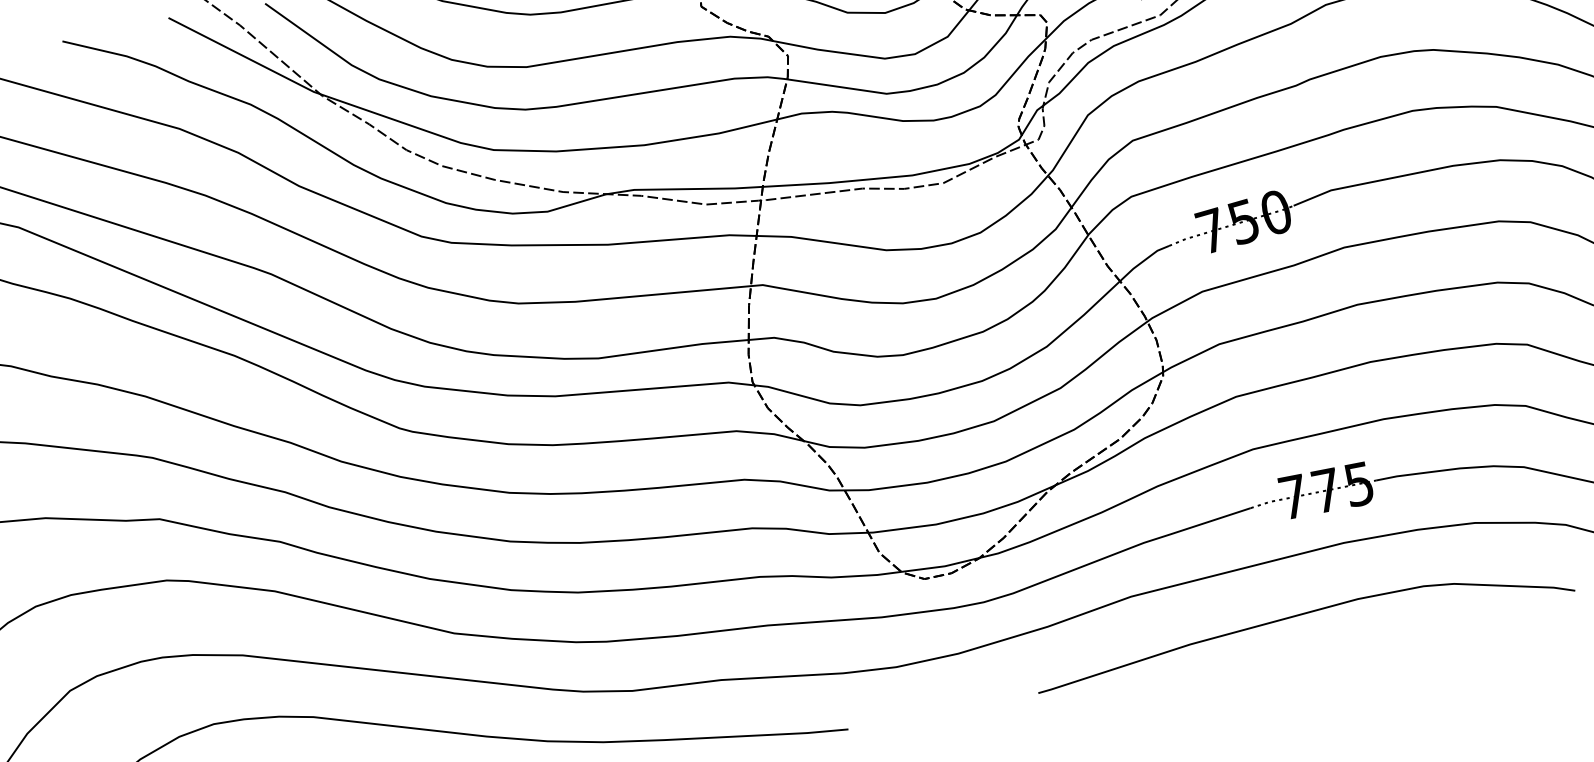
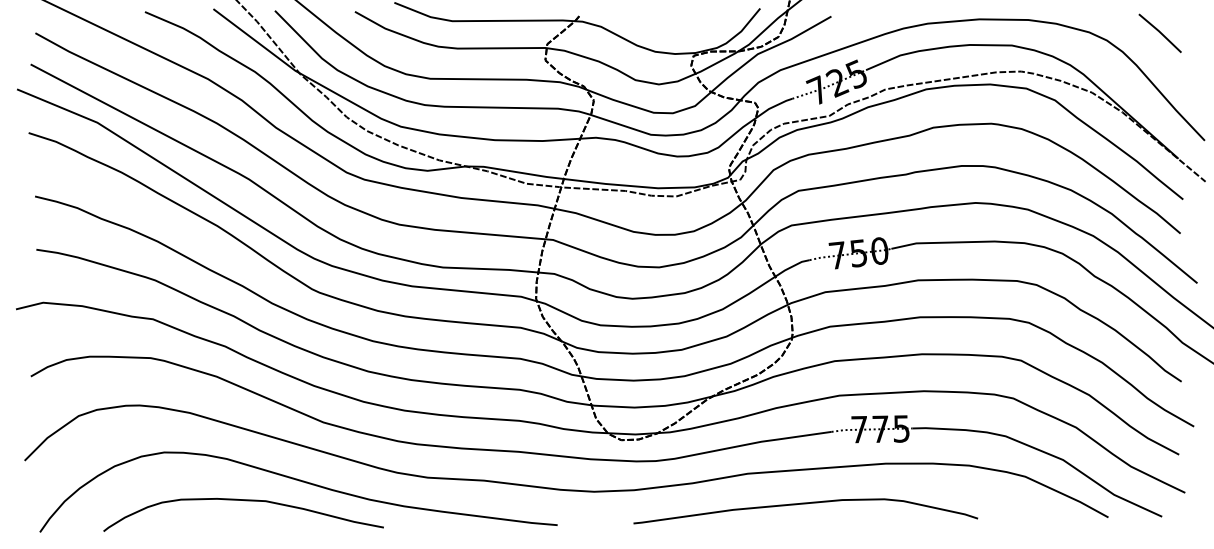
curve: (1301, 616) -> (805, 504), moved

